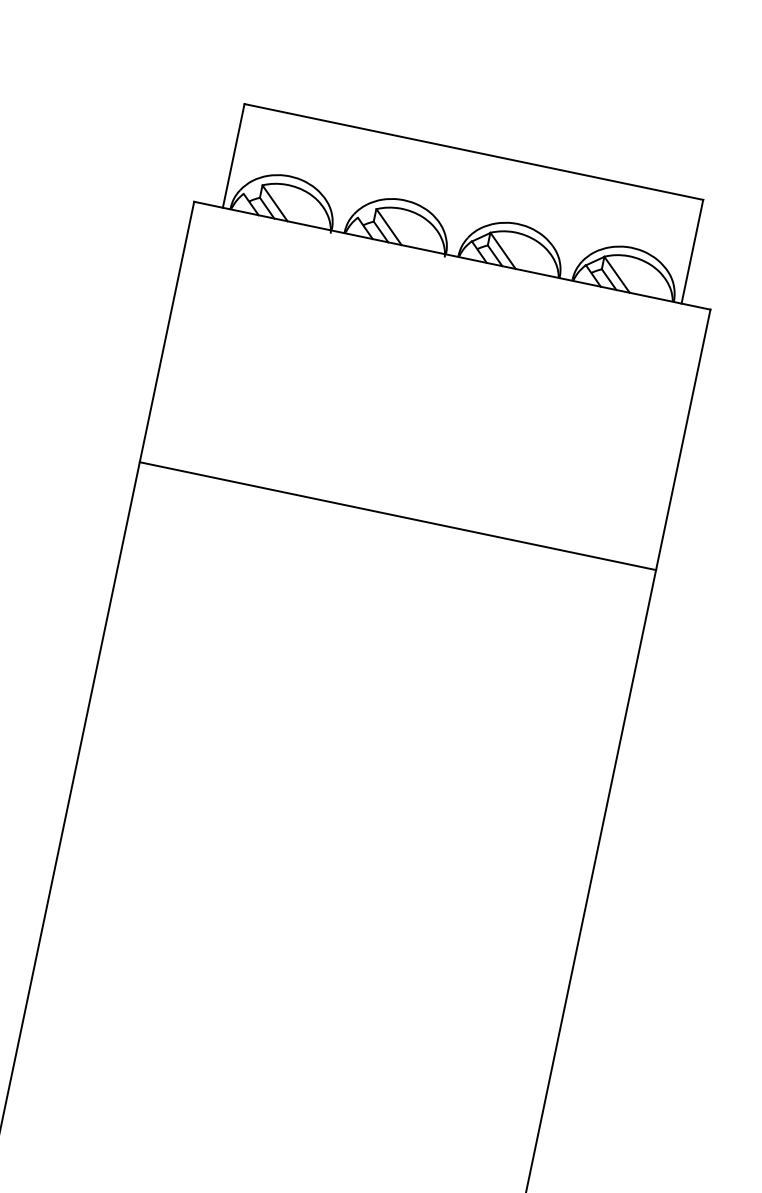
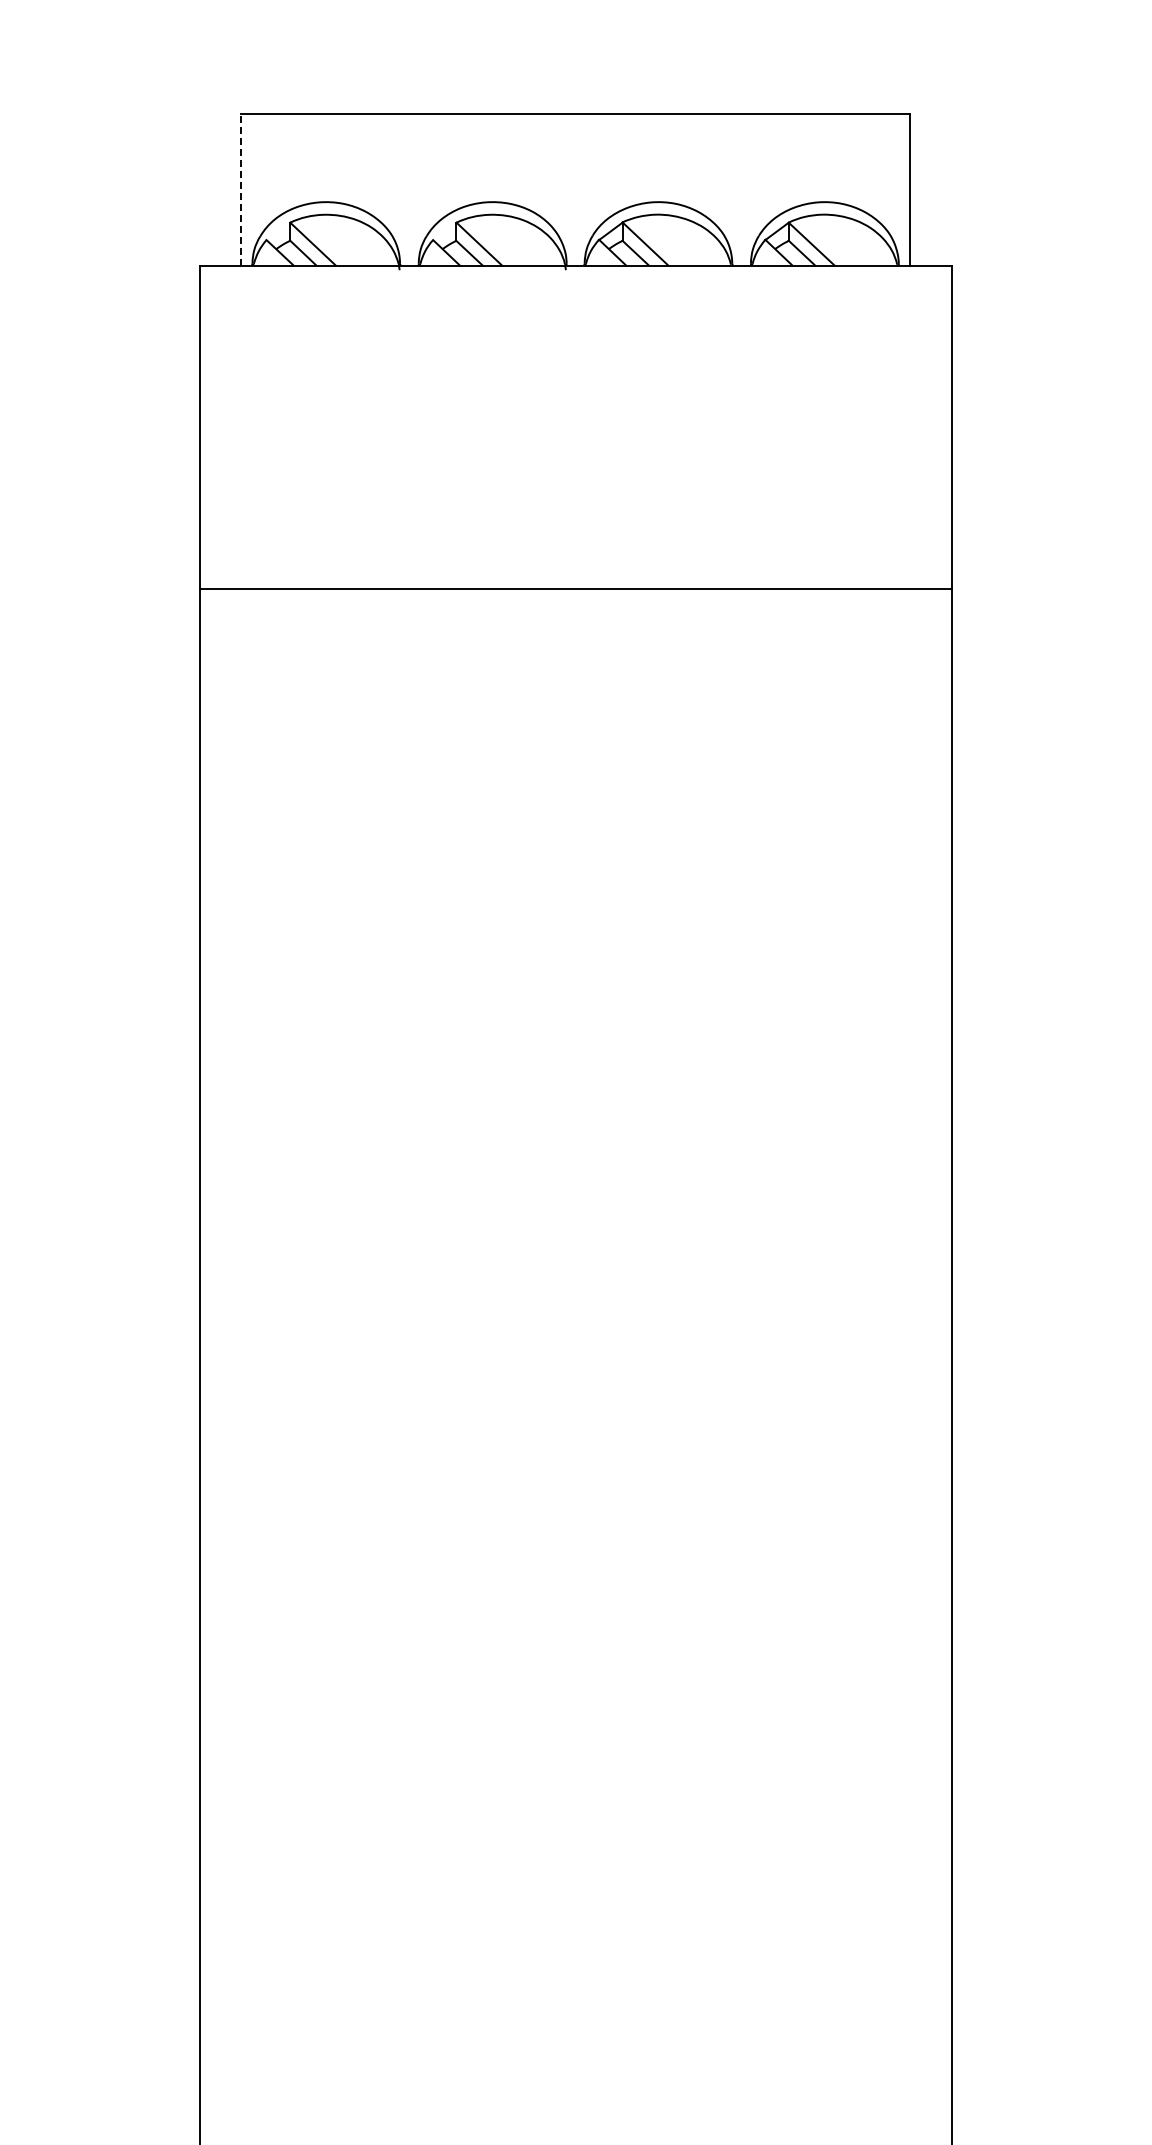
line: (233, 155) -> (241, 189), solid -> dashed
line: (397, 516) -> (575, 589), moved

